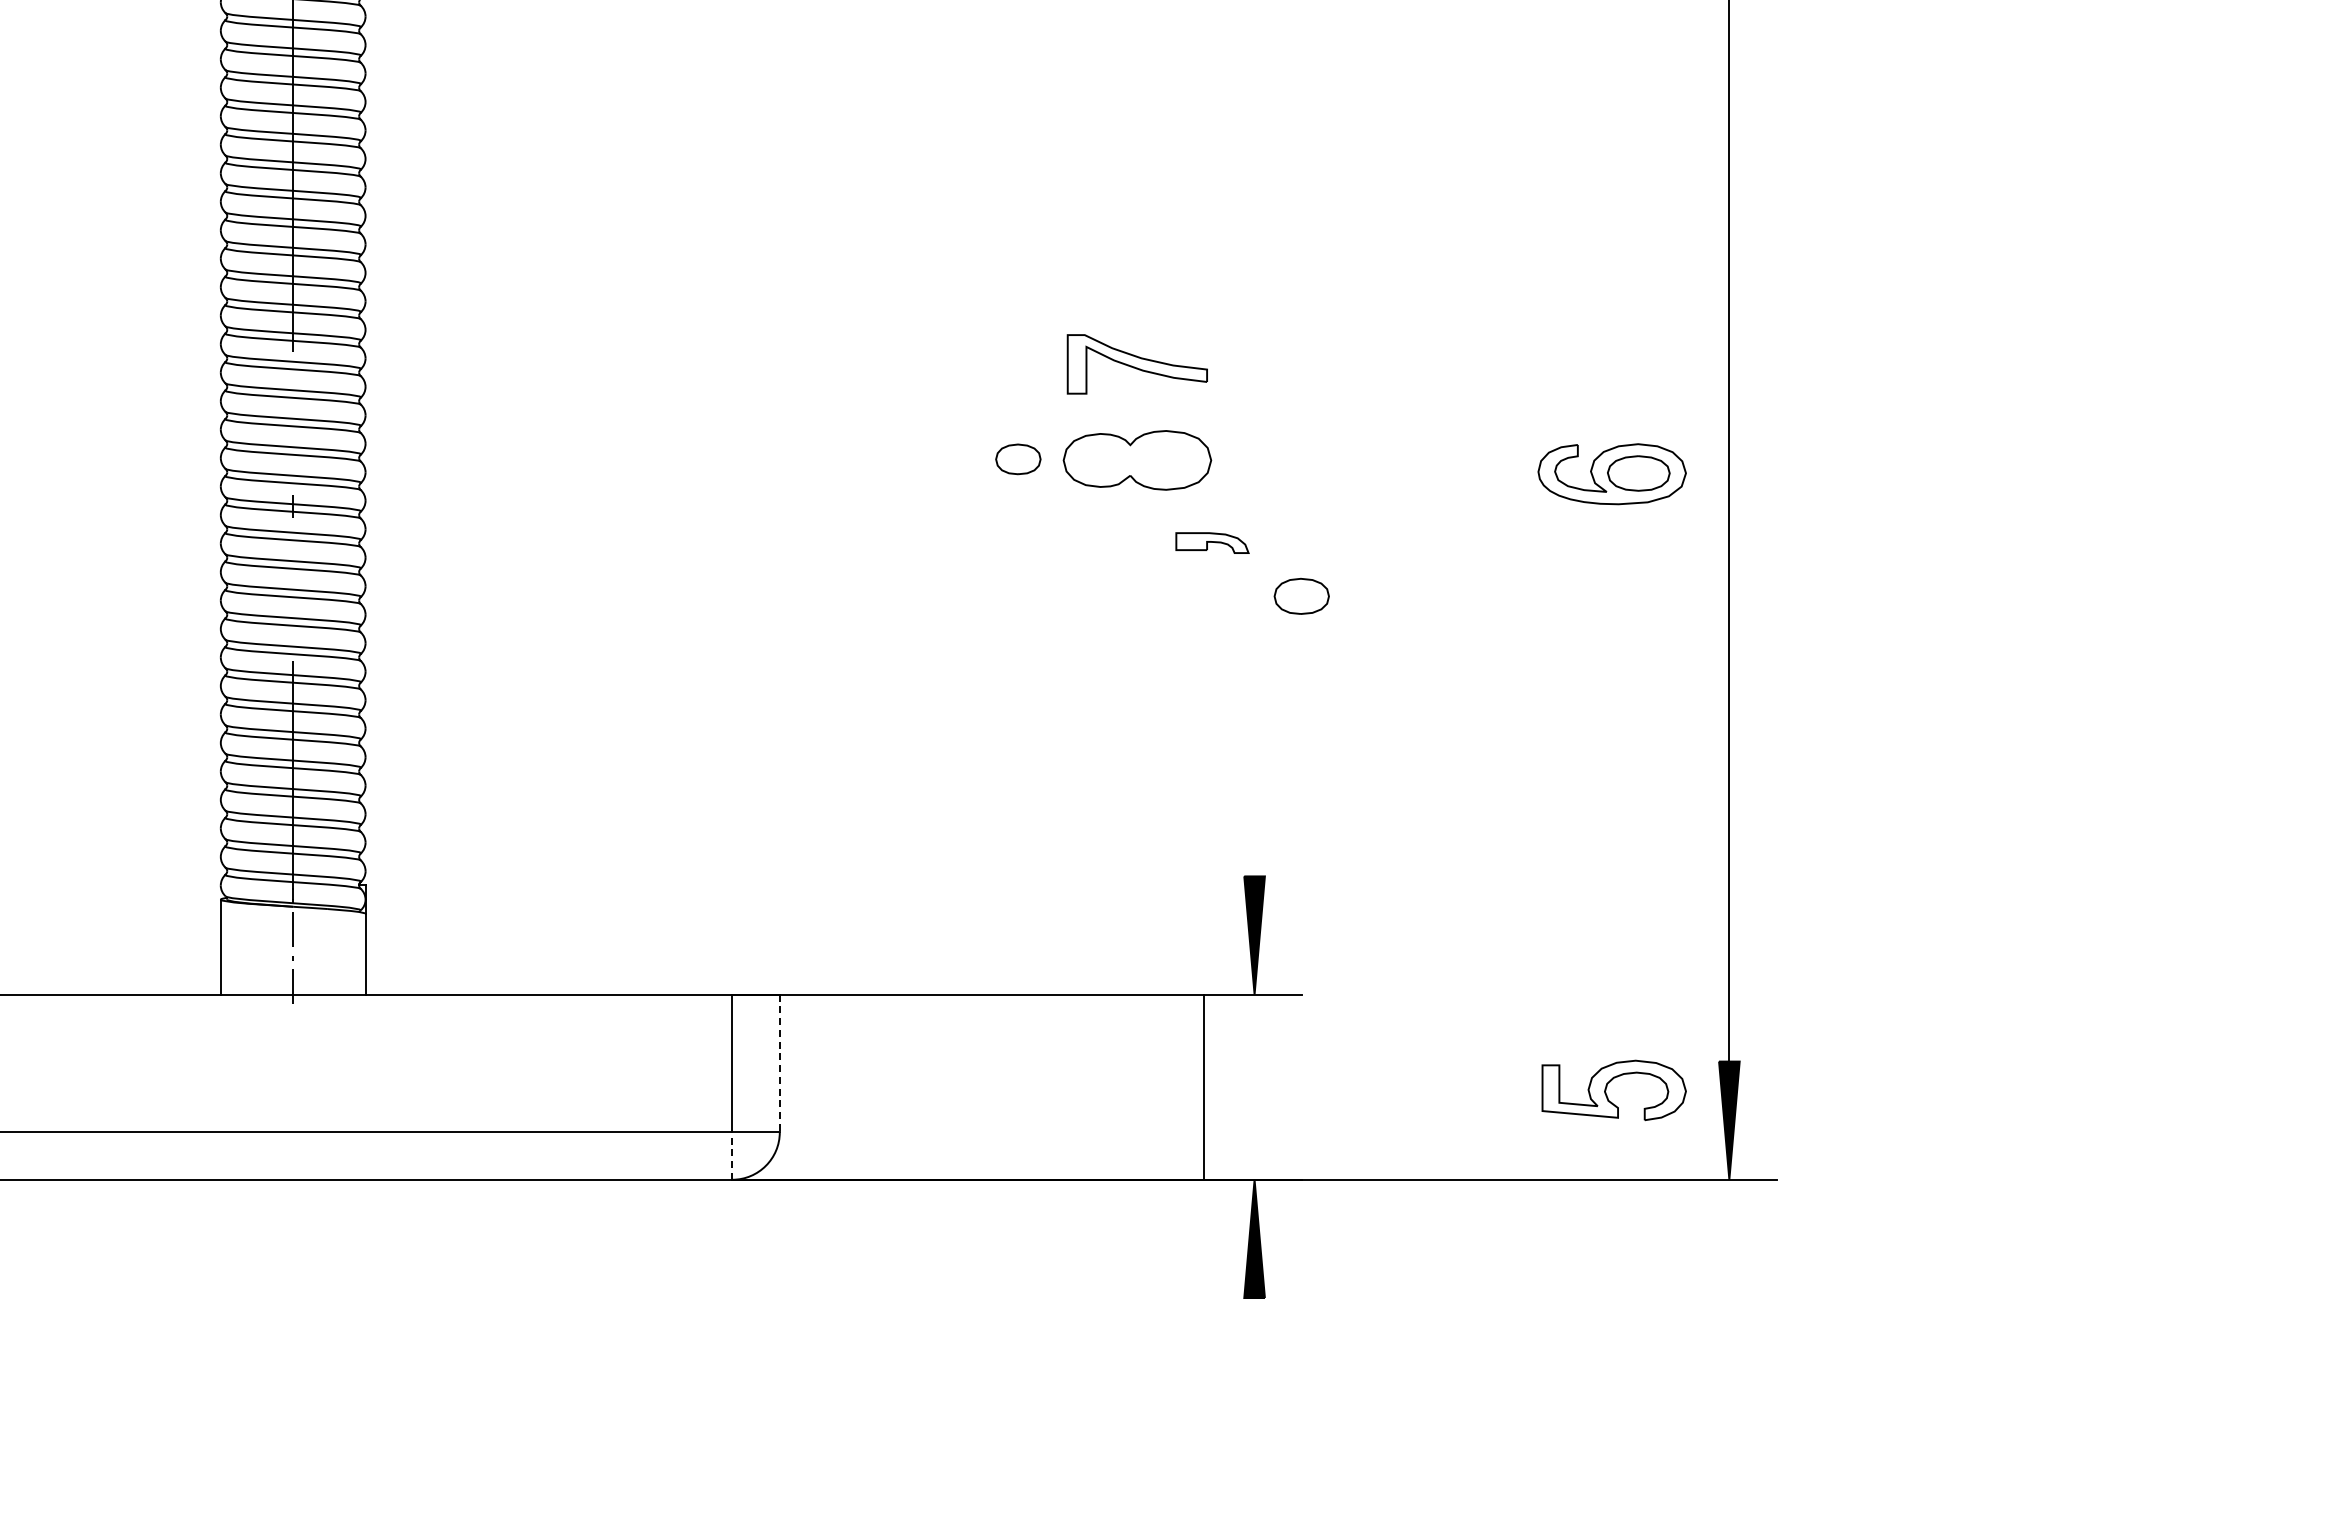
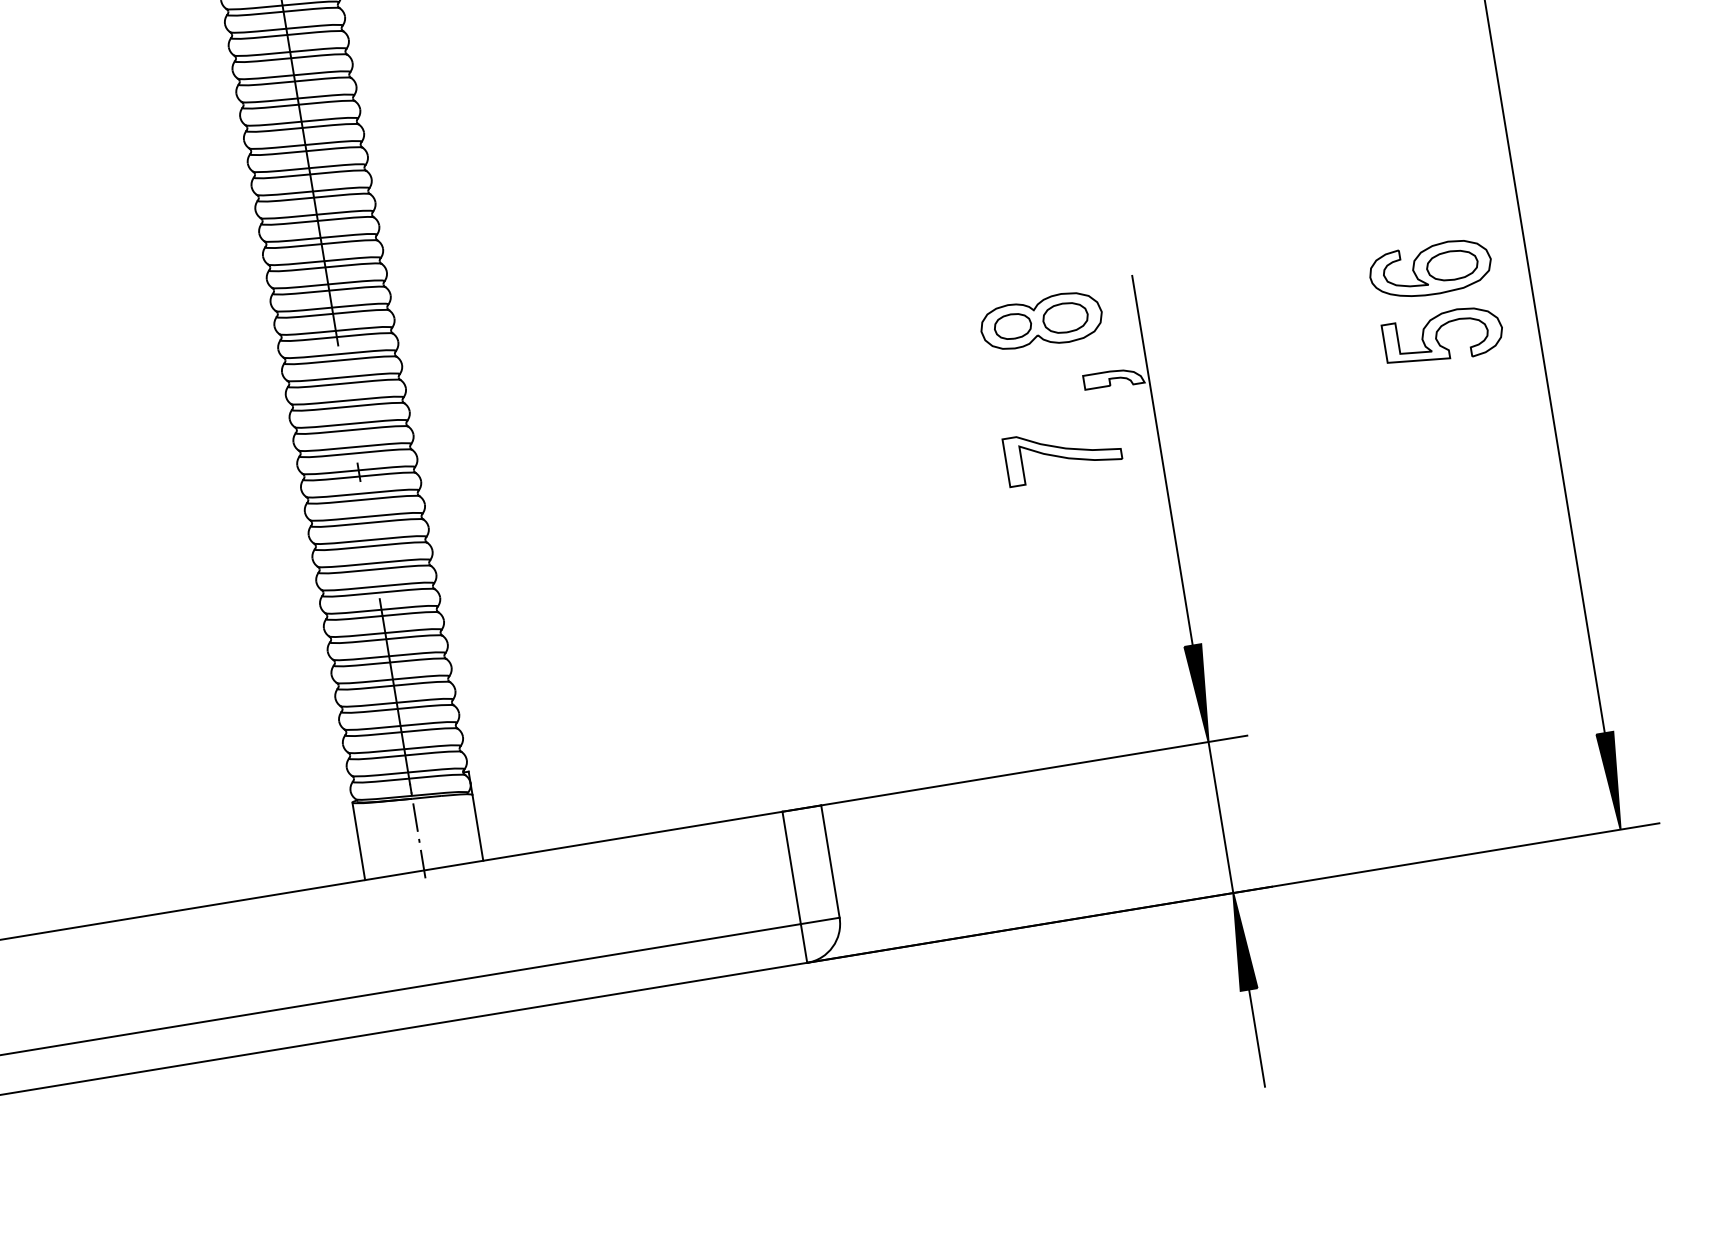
part: (1136, 364) -> (1062, 454), moved
part: (1018, 459) -> (1013, 326), moved
part: (1301, 595) -> (1065, 317), moved
line: (1254, 649) -> (1162, 460), added
line: (779, 1063) -> (830, 861), dashed -> solid
line: (1203, 1086) -> (1220, 816), moved
part: (1607, 1087) -> (1437, 334), moved
line: (732, 1156) -> (804, 943), dashed -> solid
line: (1254, 1357) -> (1256, 1038), added

